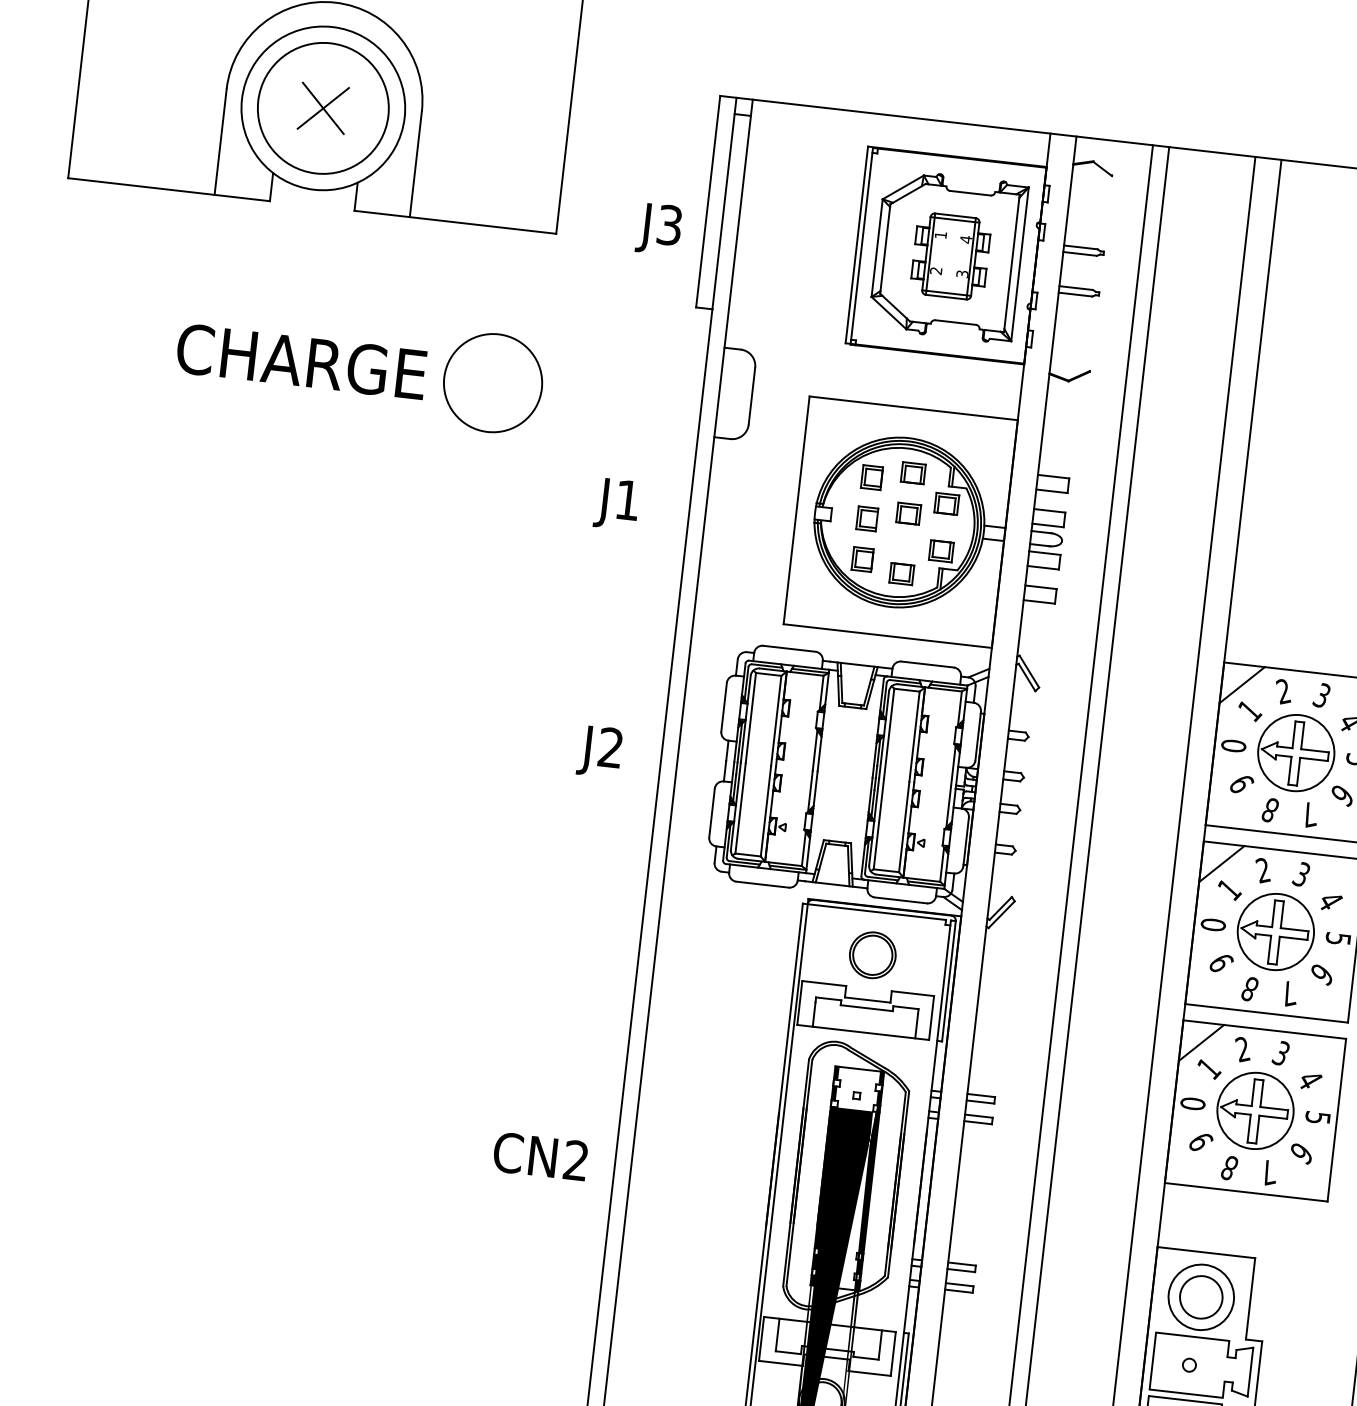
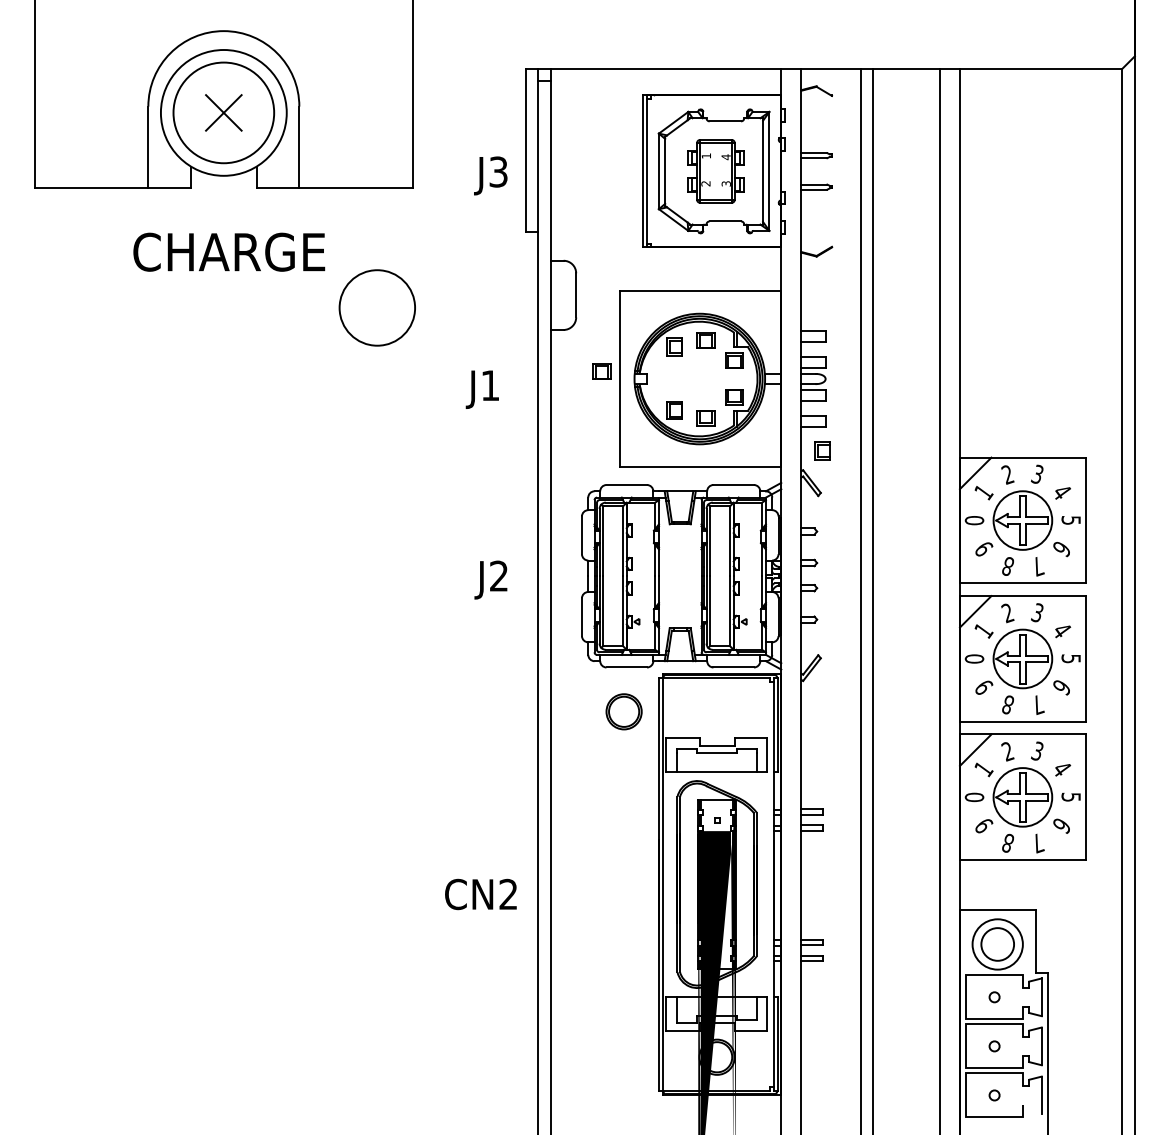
text: (301, 360) -> (229, 251), moved
part: (907, 513) -> (601, 371), moved
part: (866, 518) -> (822, 450), moved
part: (872, 954) -> (623, 711), moved

